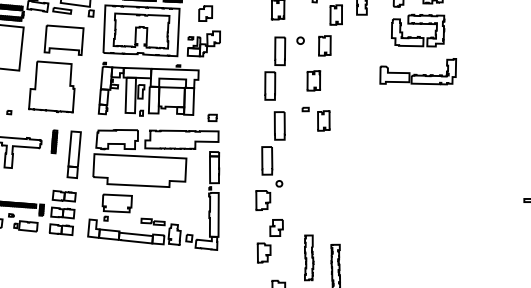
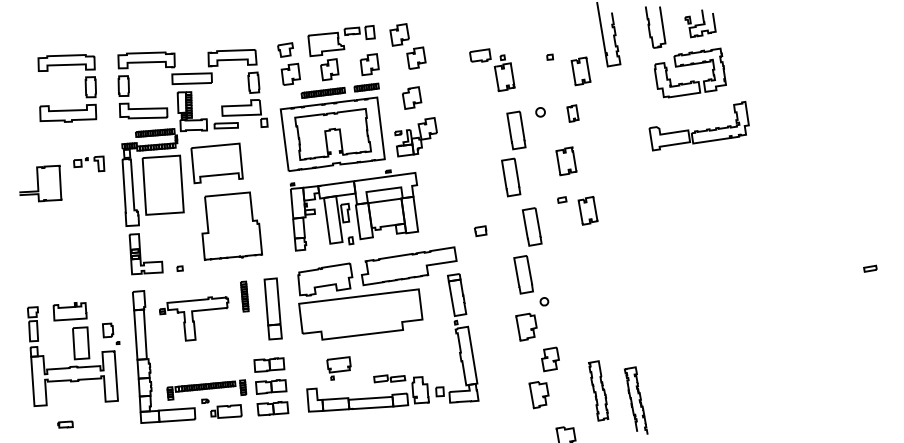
part: (63, 40) -> (216, 163), moved
part: (324, 45) -> (572, 113), size x0.6
part: (212, 118) -> (480, 231), moved
part: (115, 207) -> (338, 368), size x0.6

